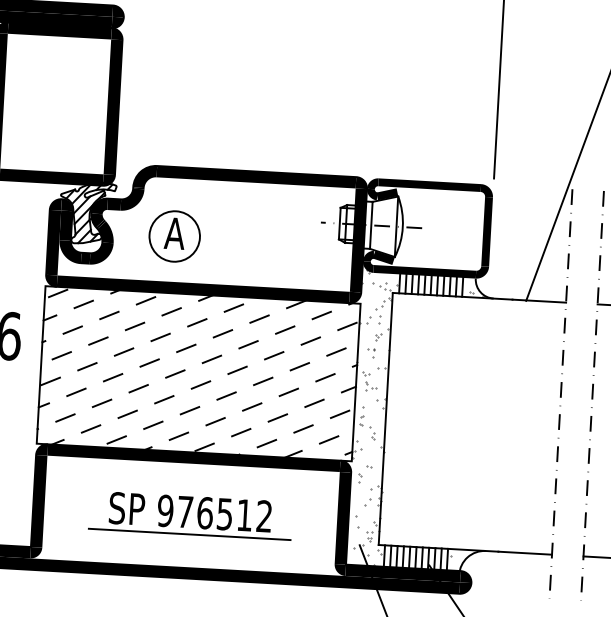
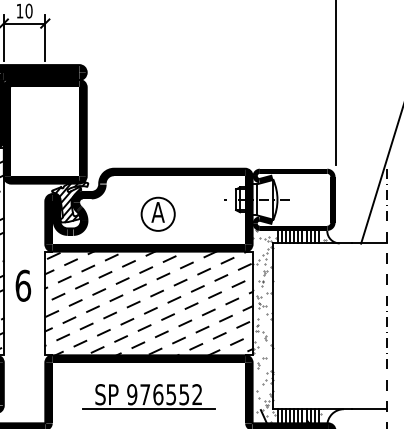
part: (173, 235) -> (157, 213), moved
text: (244, 515) -> (184, 394), 976512 -> 976552

